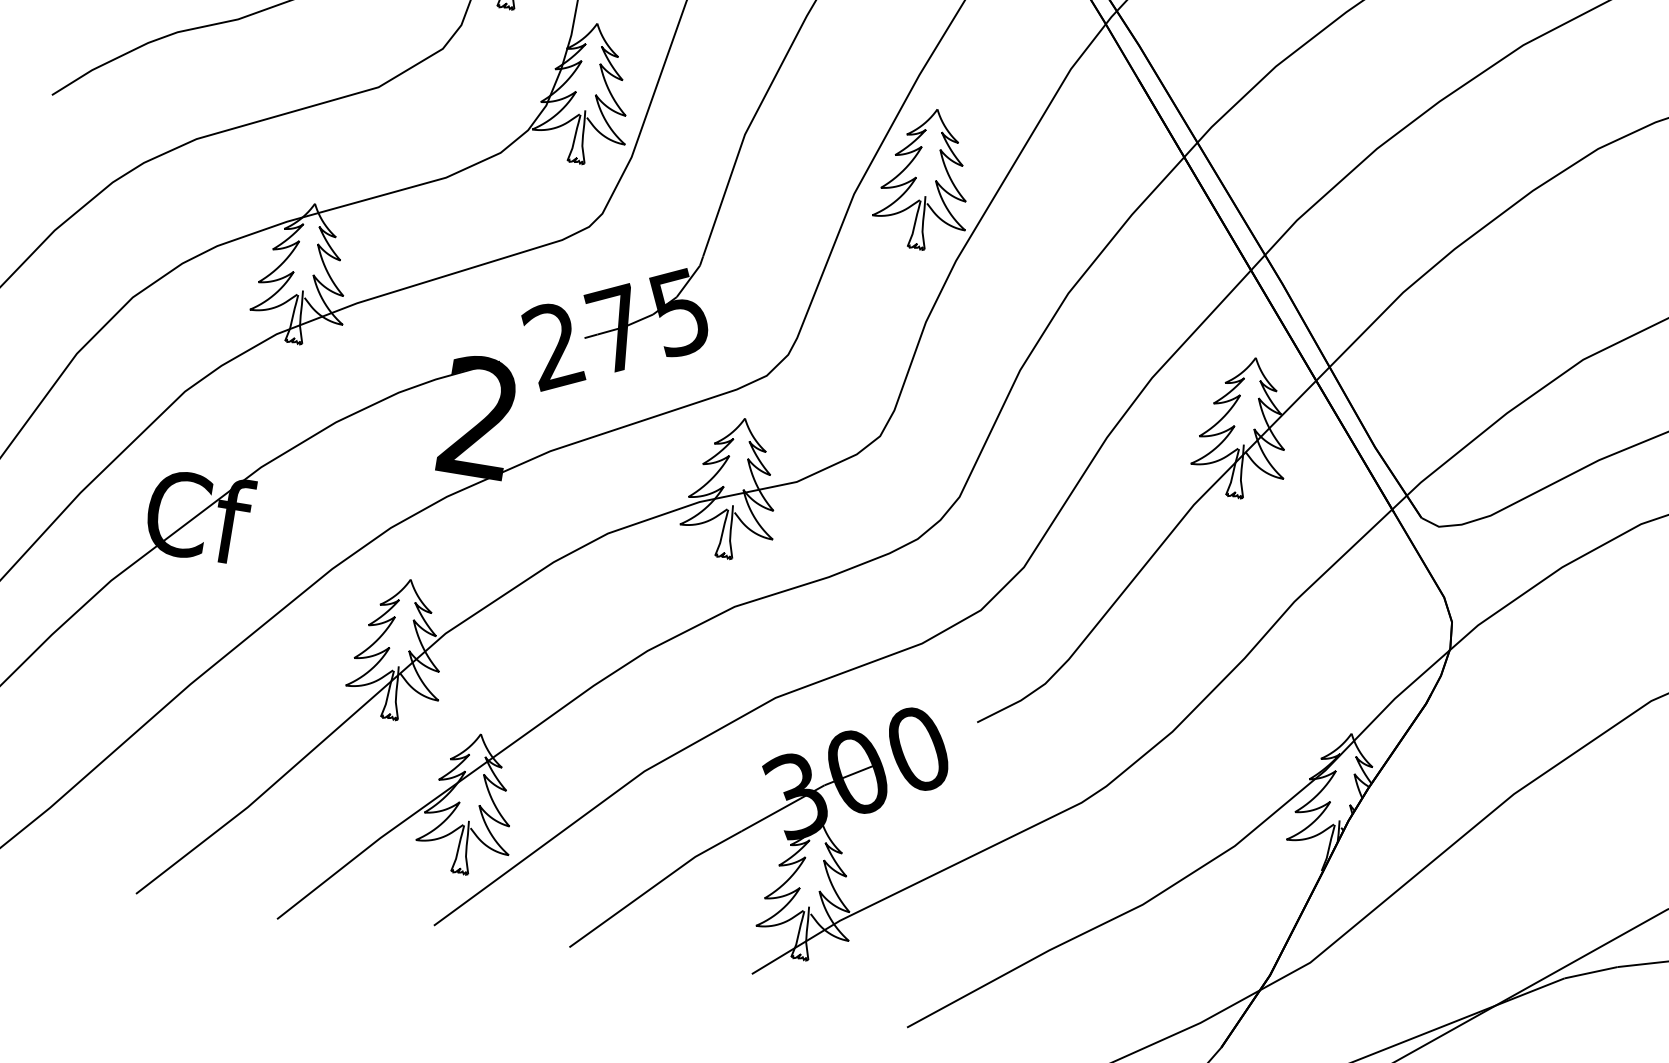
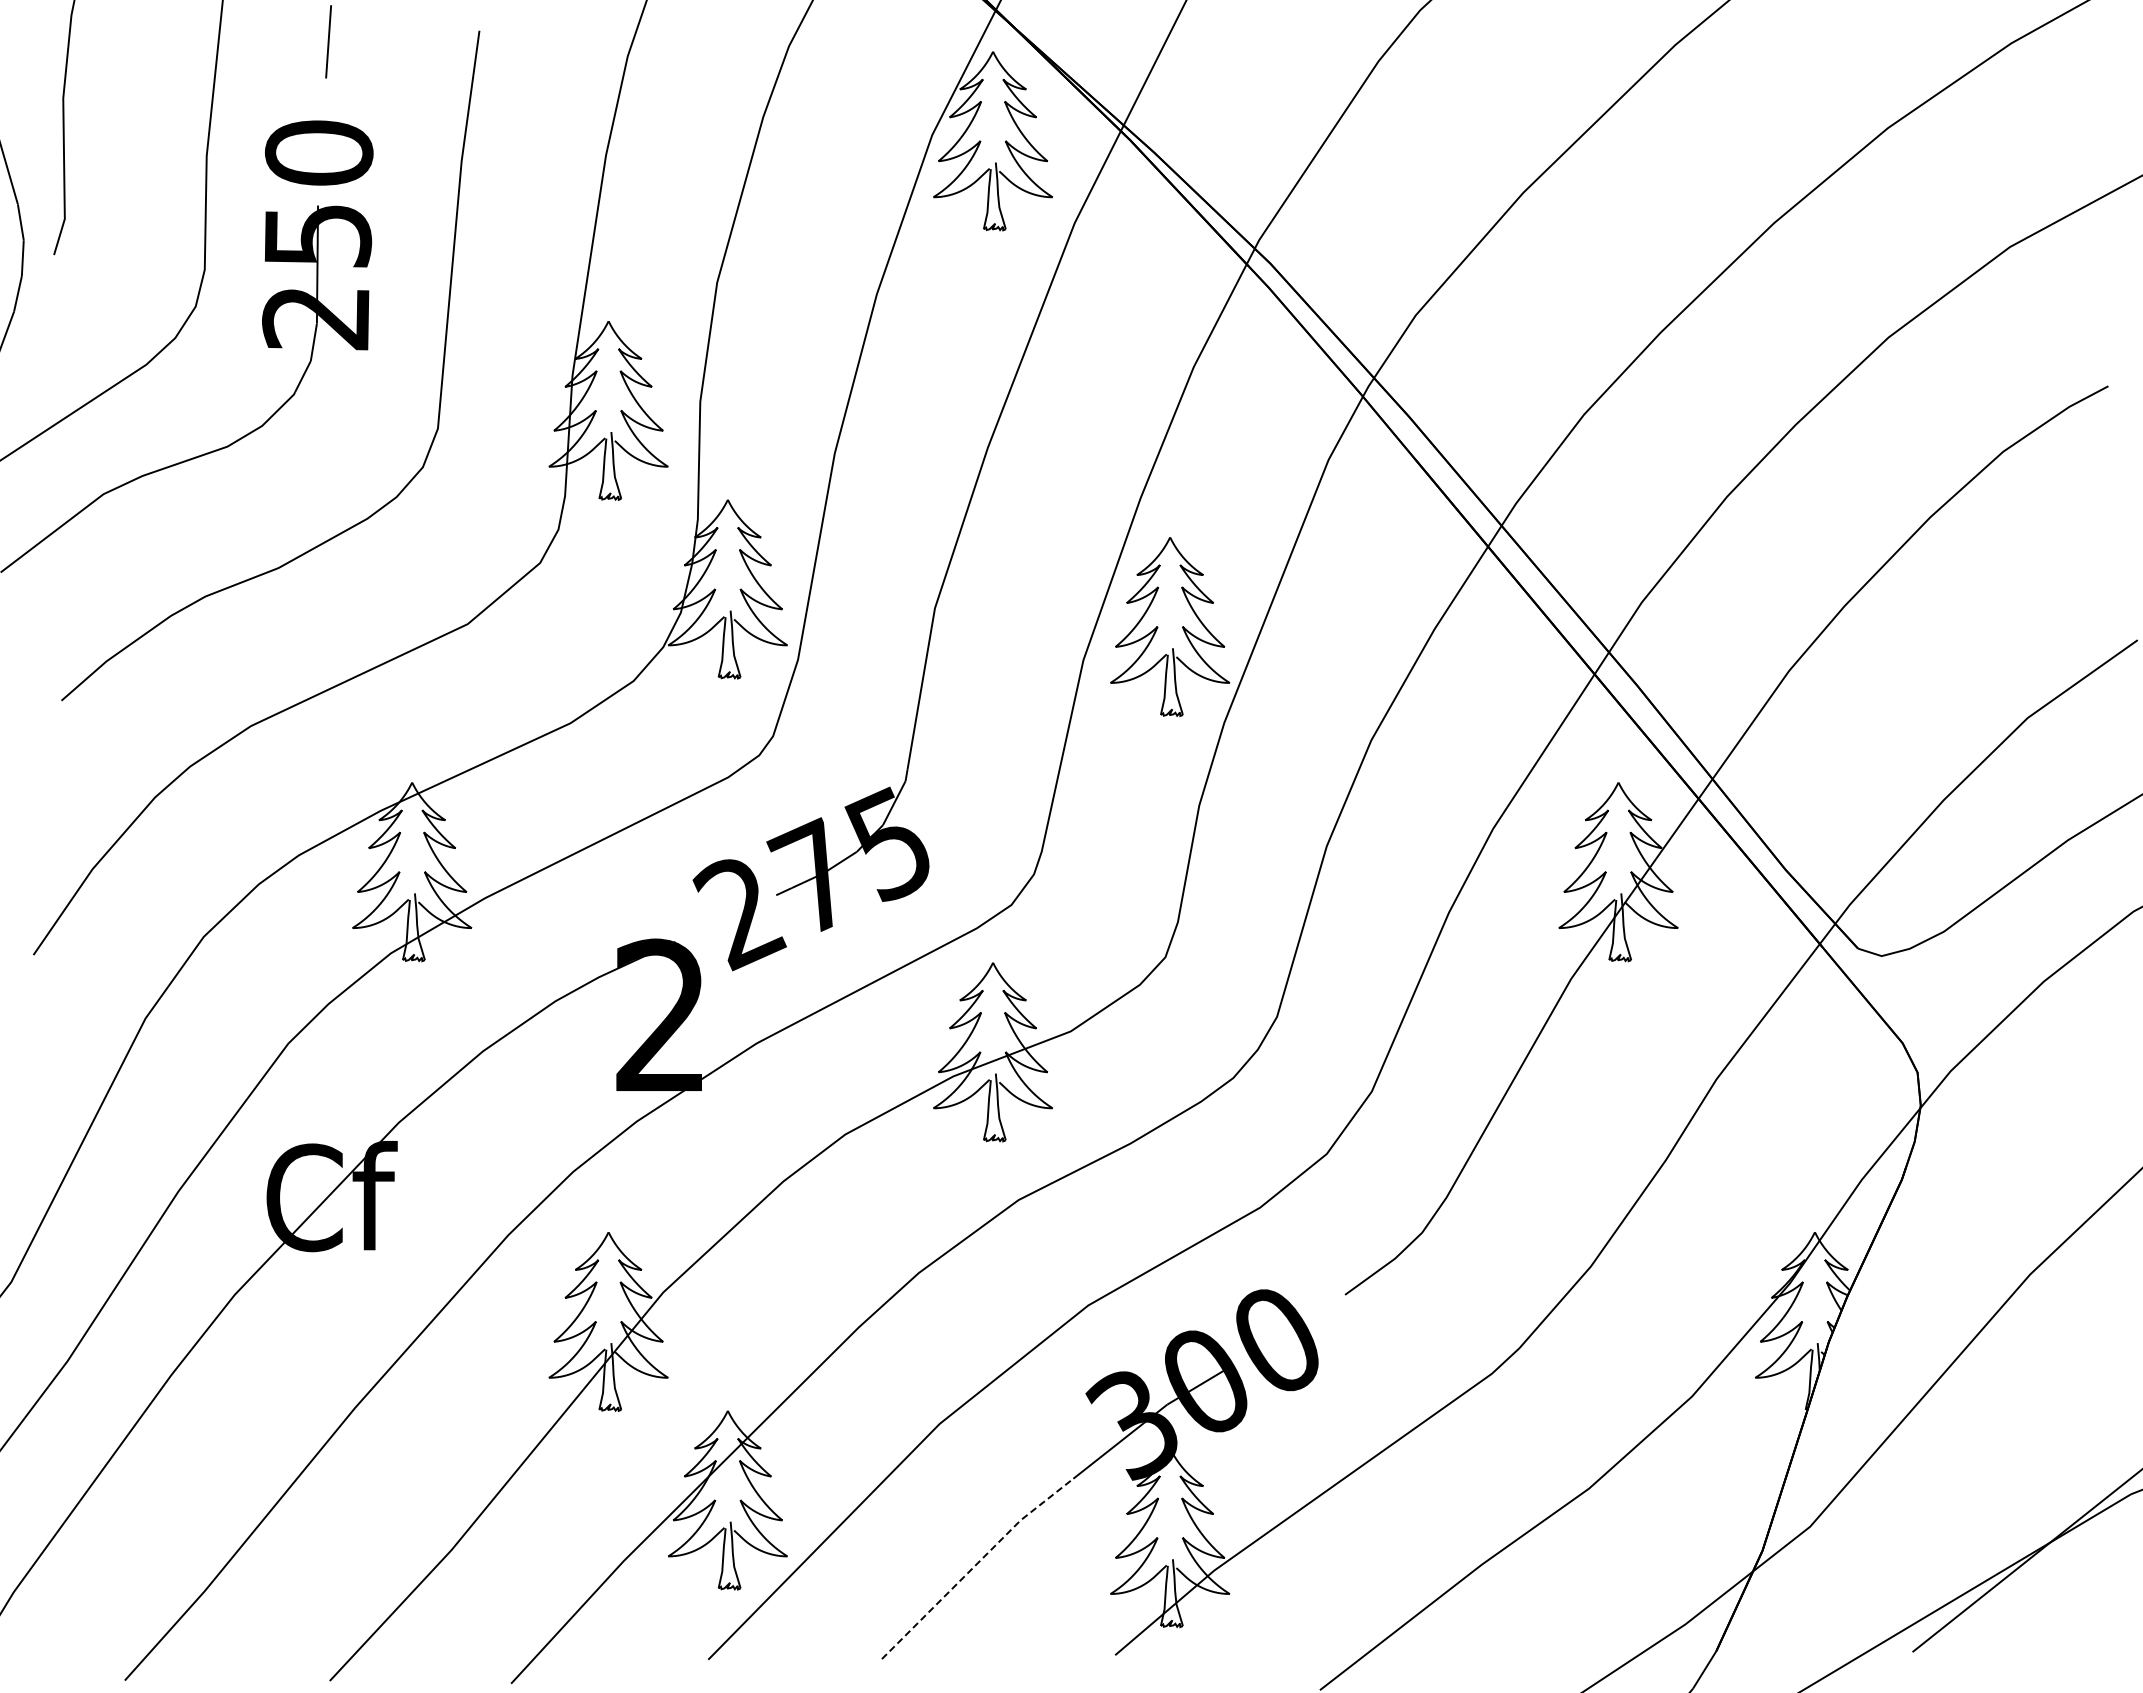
line: (654, 886) -> (975, 1565), solid -> dashed

